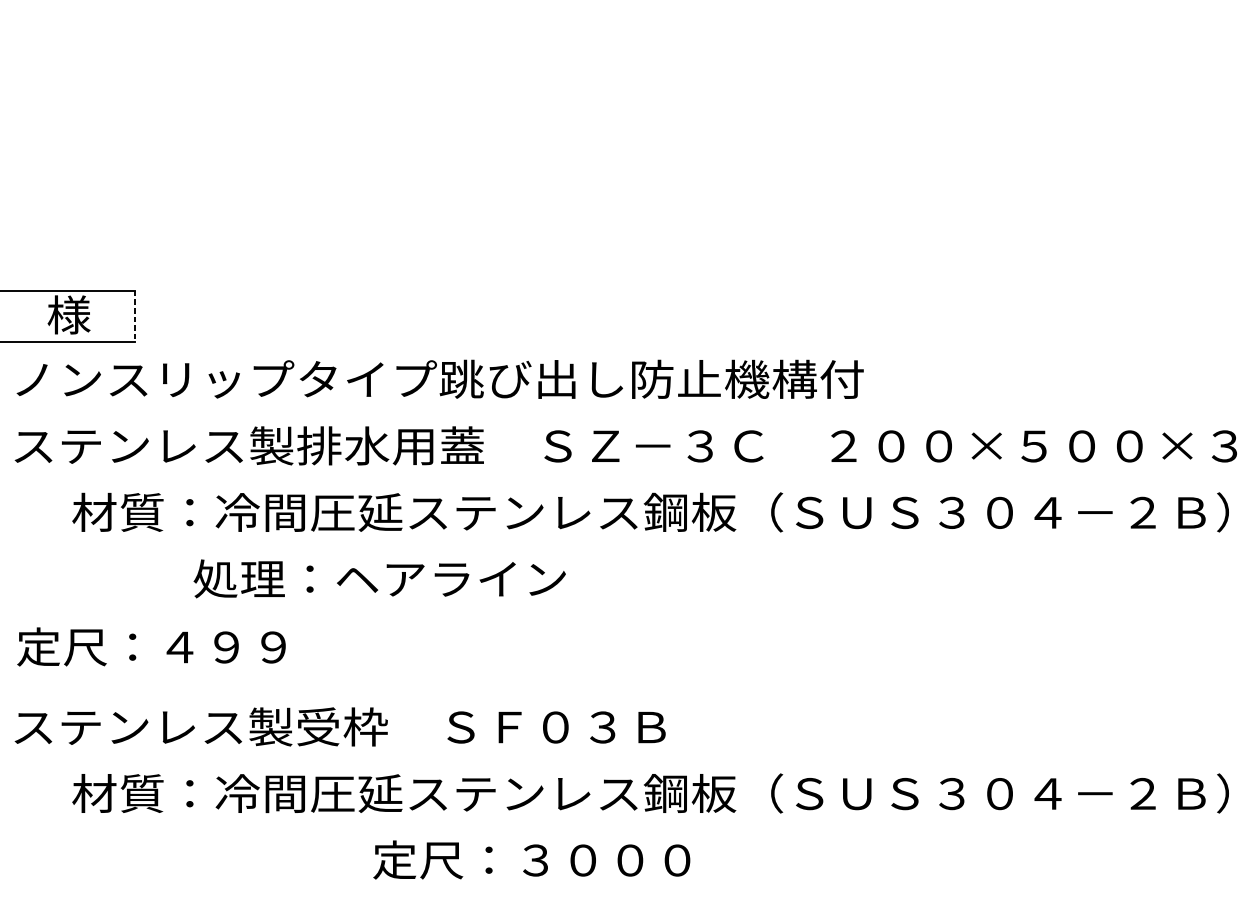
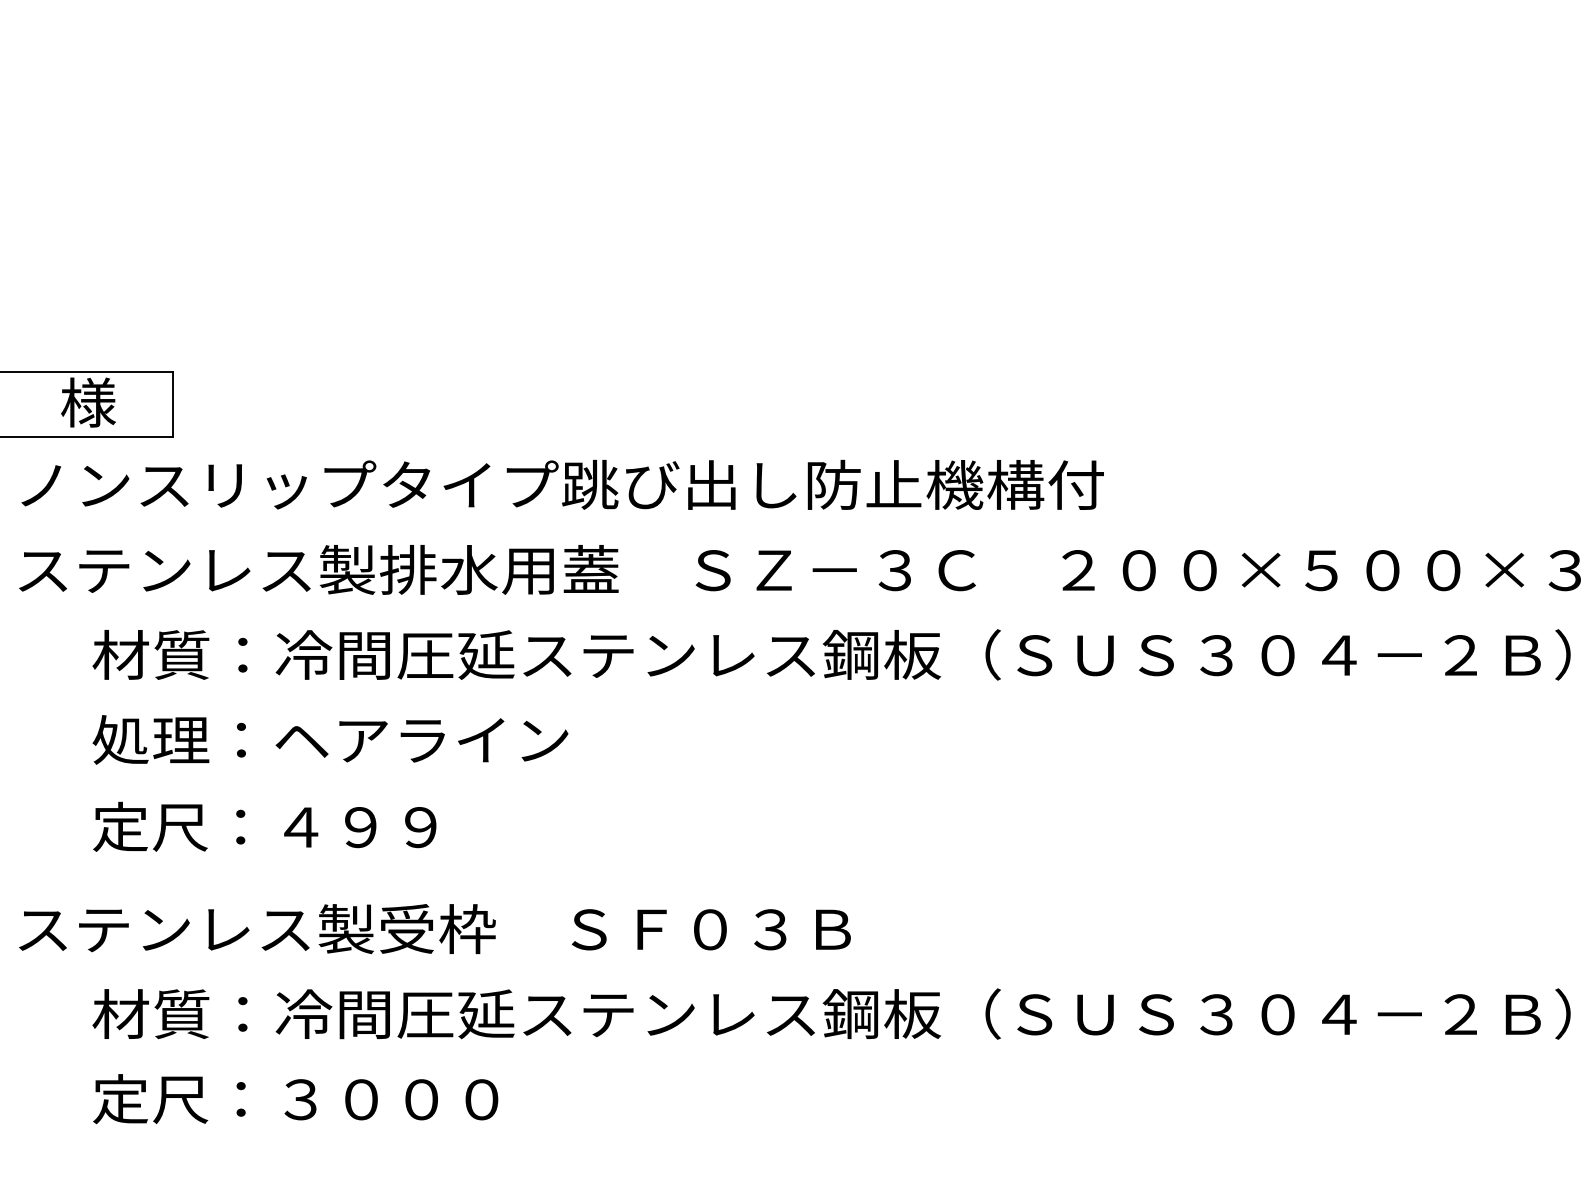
line: (135, 316) -> (173, 404), dashed -> solid
text: (379, 578) -> (330, 739), moved
text: (151, 646) -> (264, 826), moved
text: (531, 860) -> (295, 1099), moved

